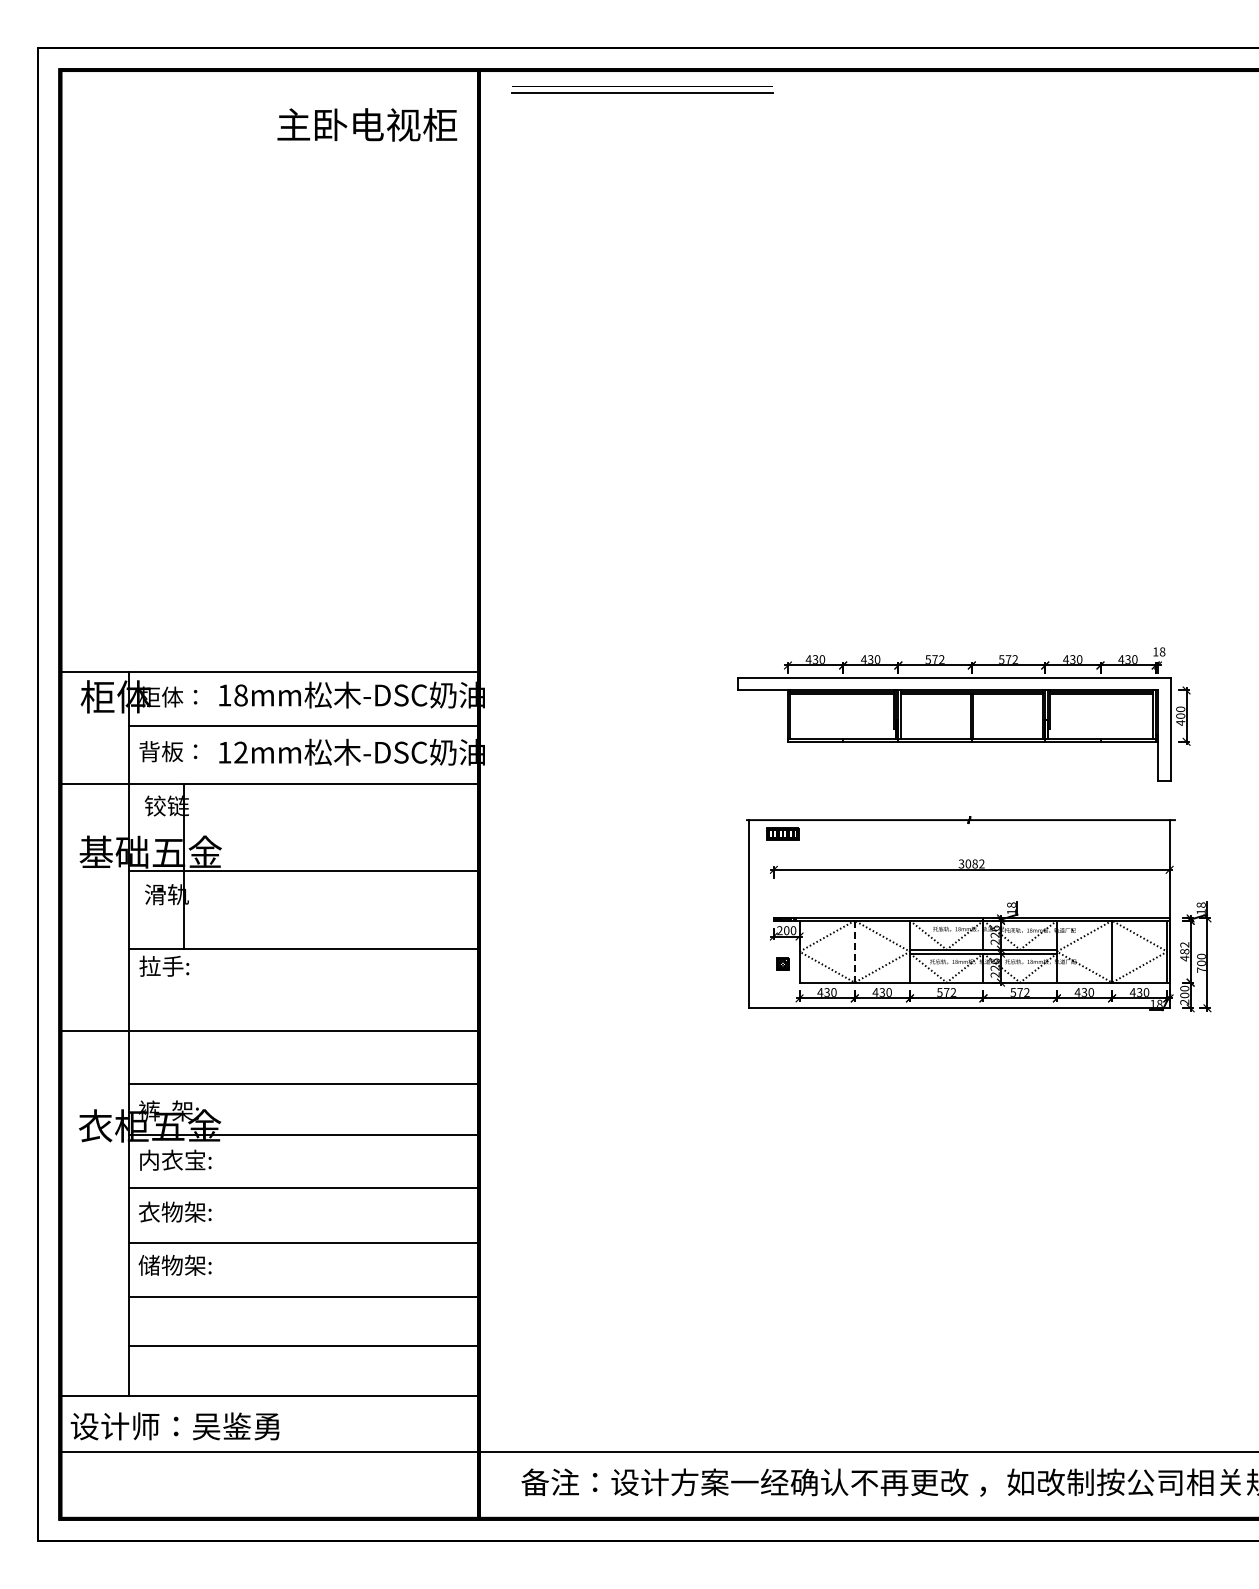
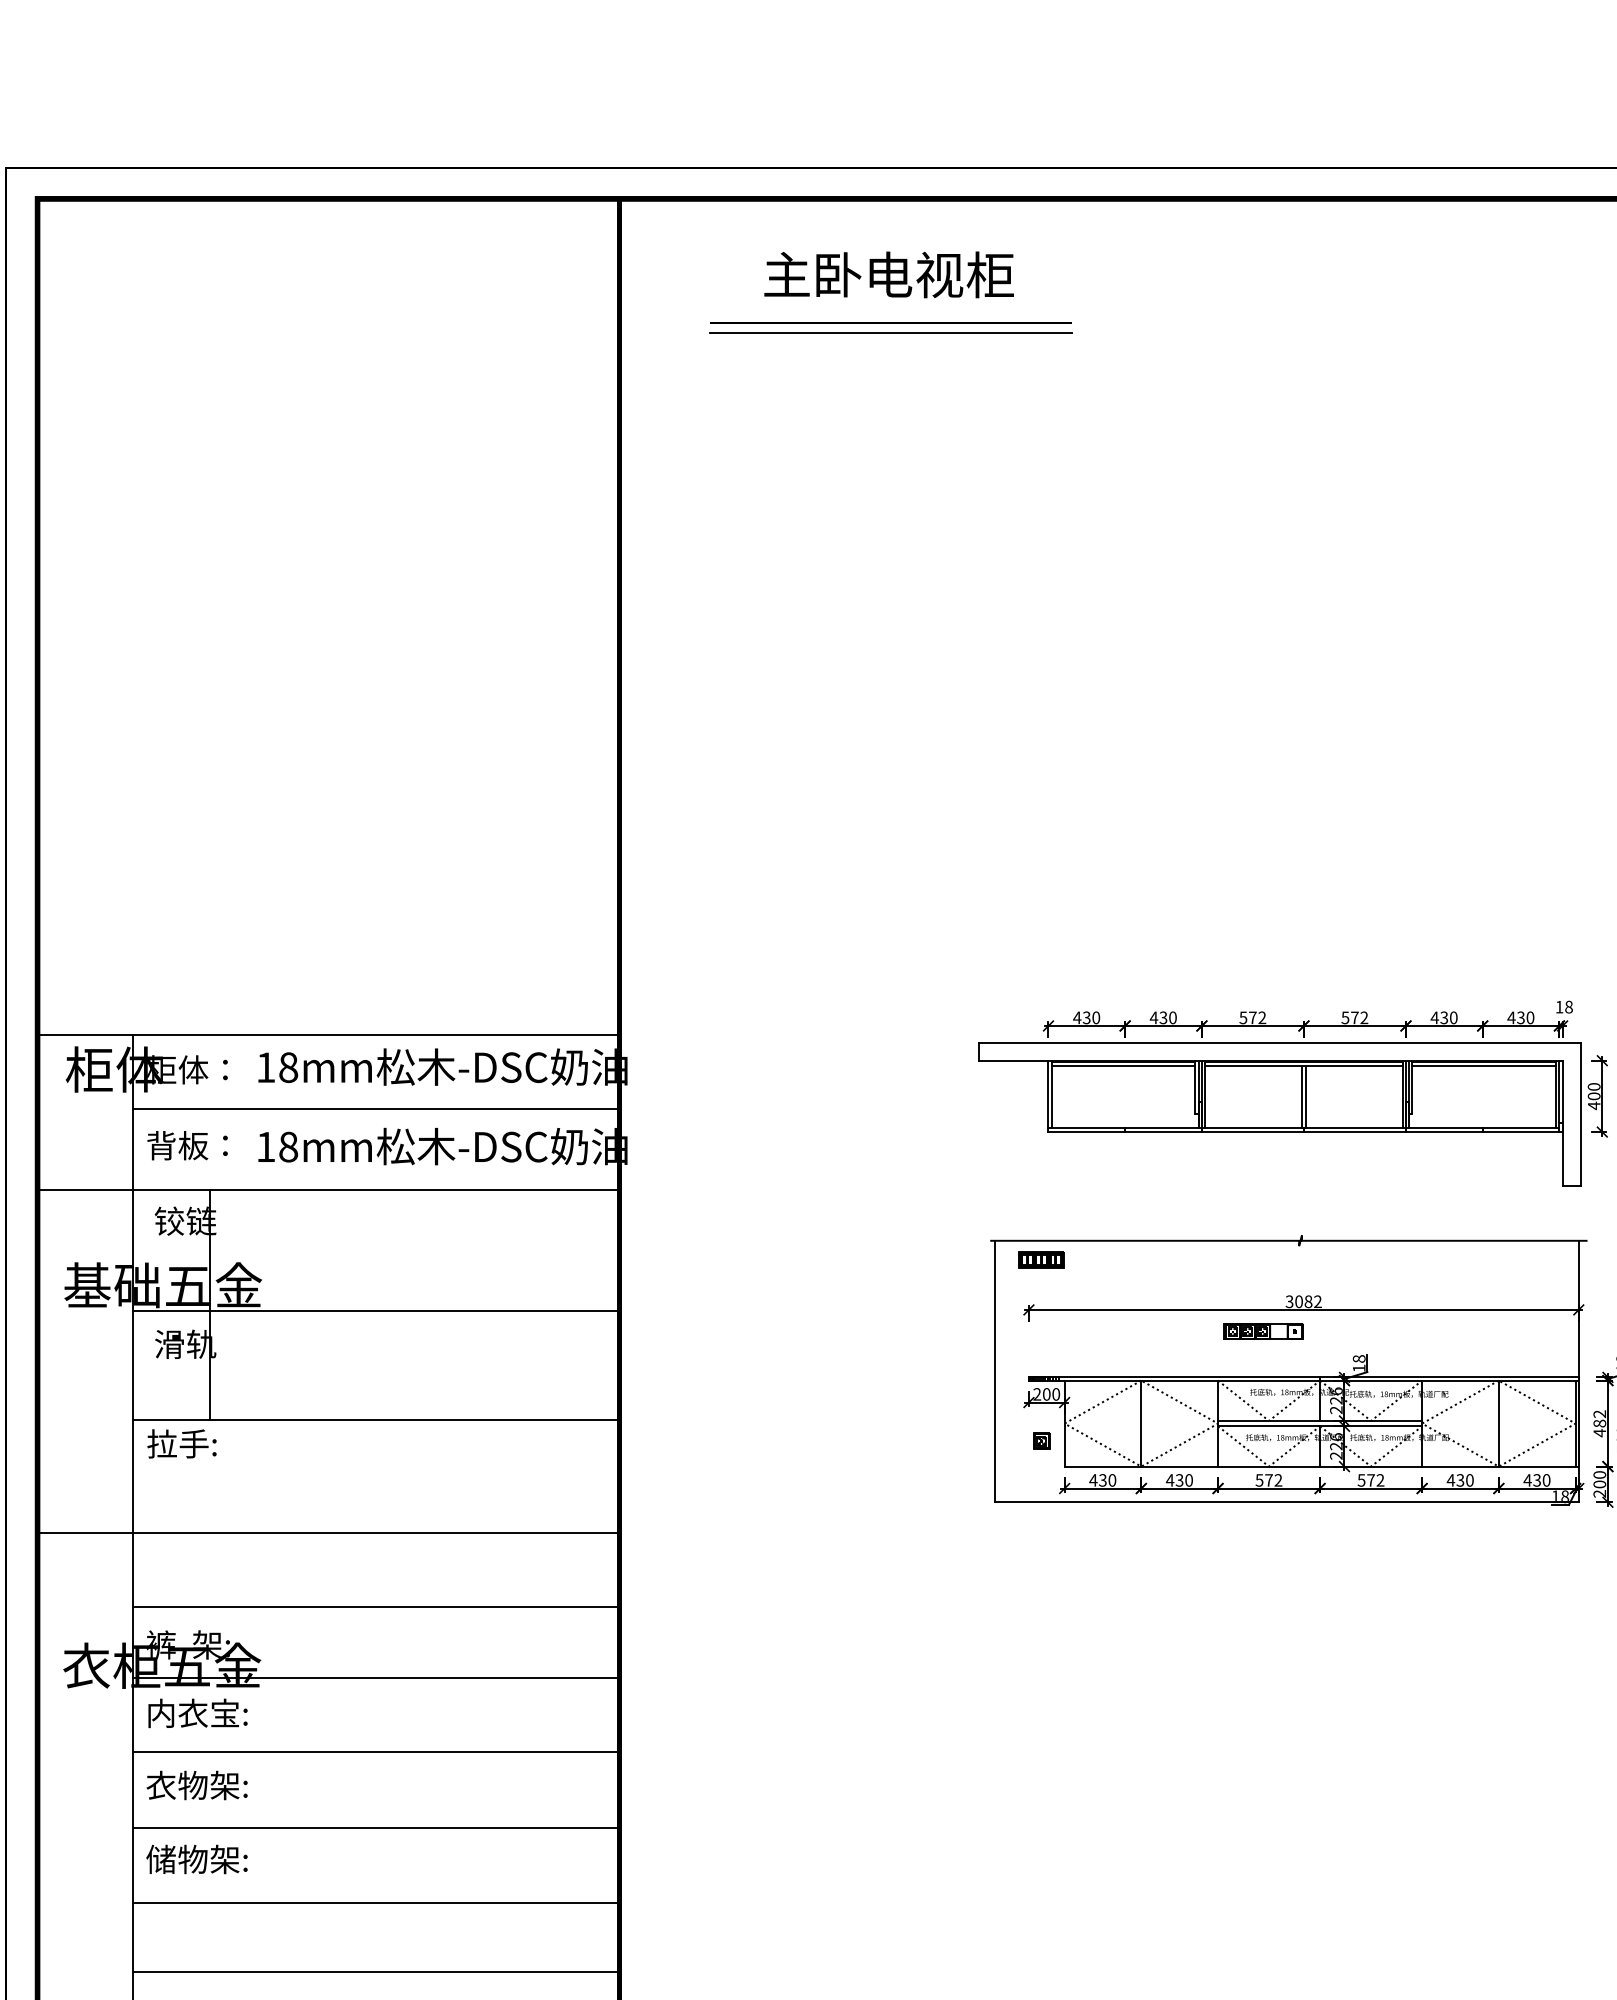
part: (642, 89) -> (890, 327), moved
text: (367, 124) -> (889, 274), moved
text: (240, 752) -> (287, 1146), 12mm -> 18mm
part: (942, 885) -> (1263, 1331), added
line: (854, 951) -> (1140, 1423), dashed -> solid

